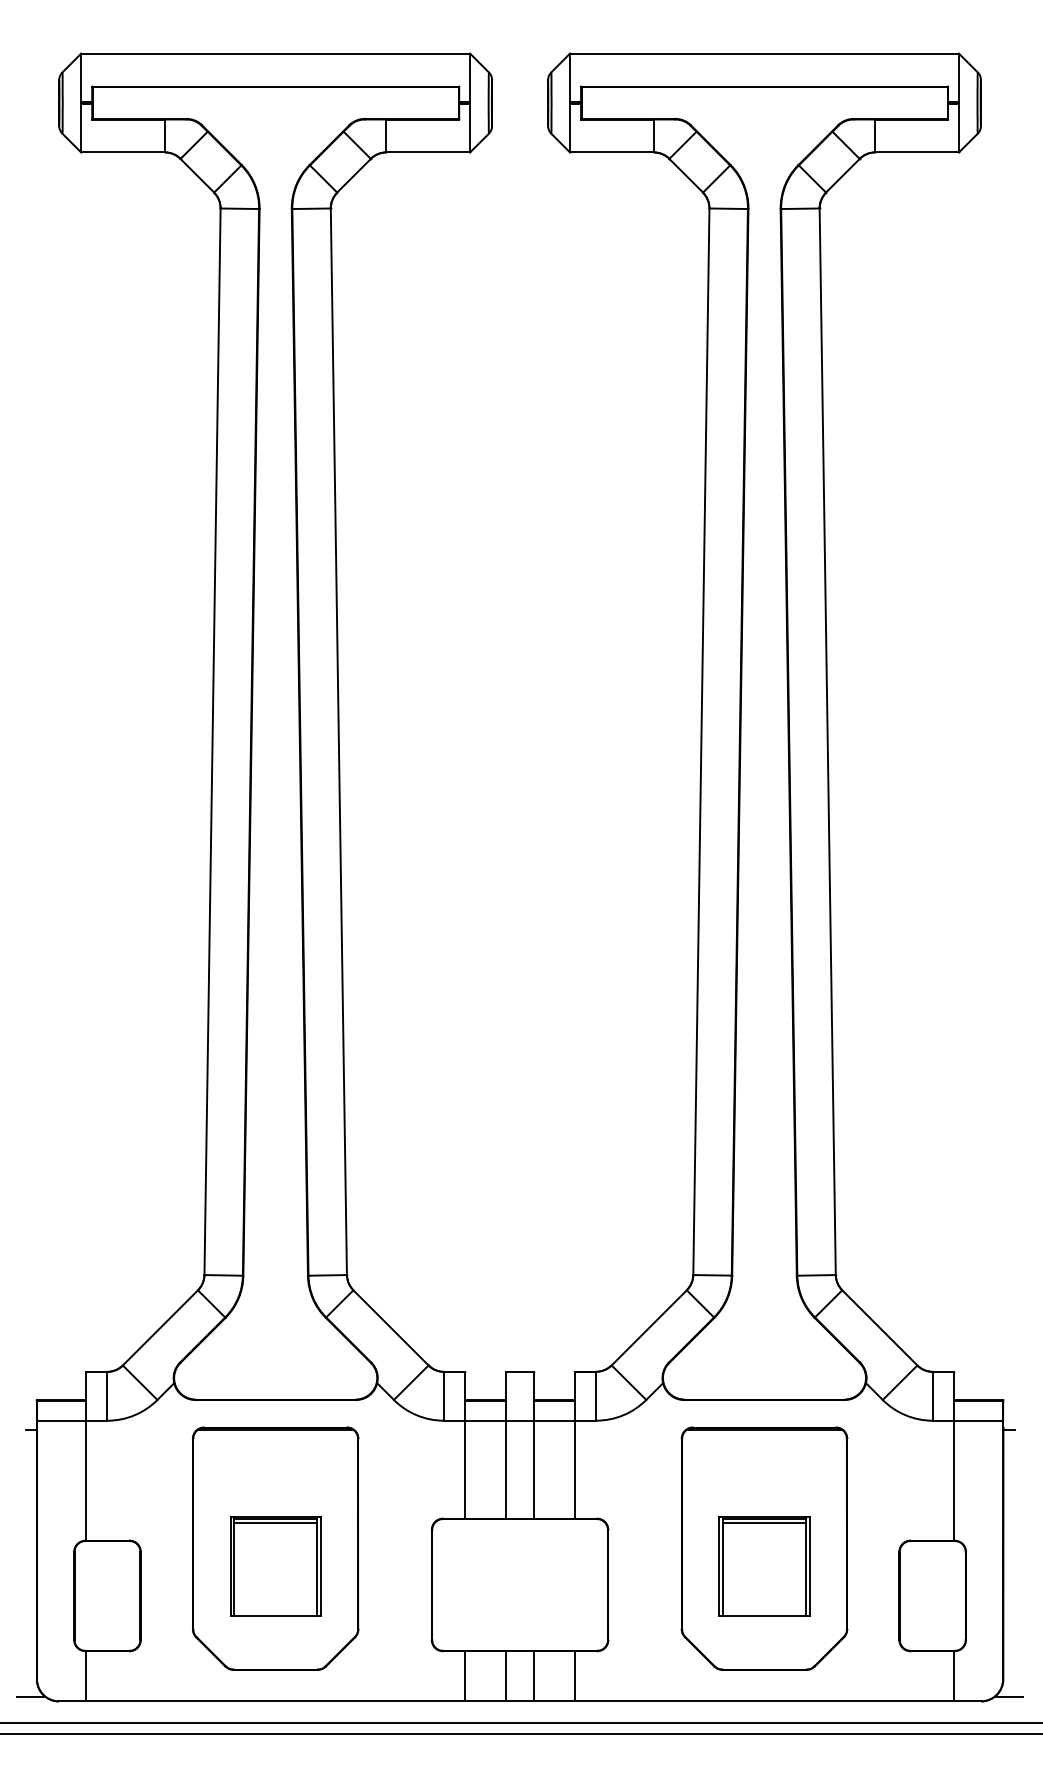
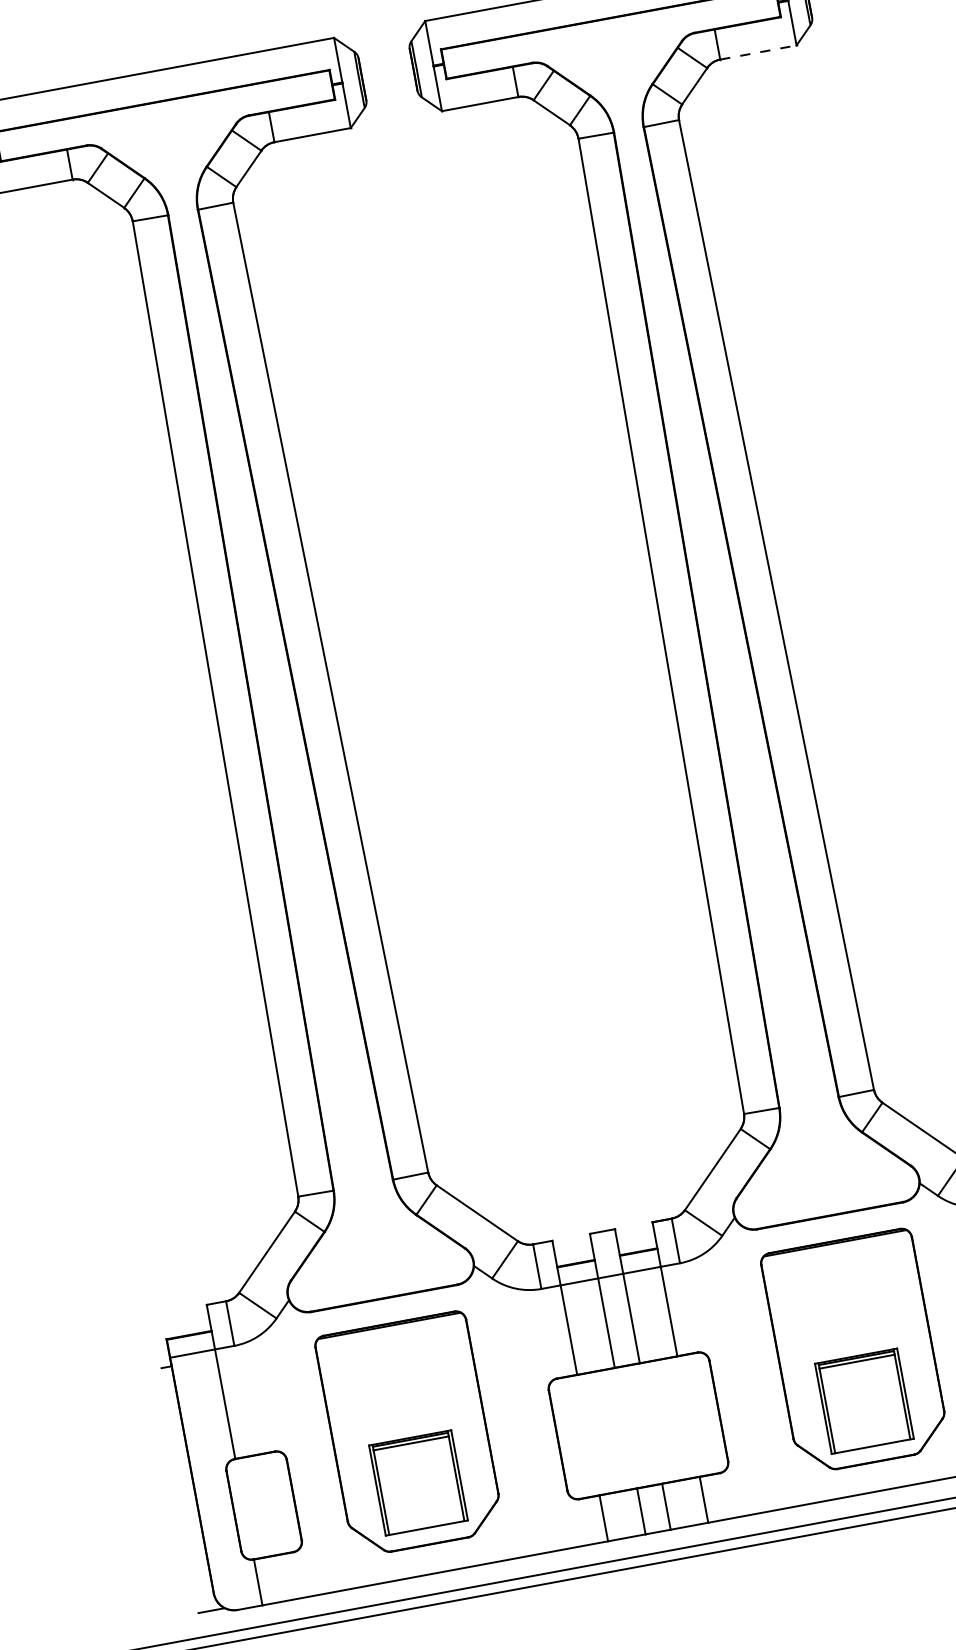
line: (917, 152) -> (758, 52), solid -> dashed
part: (275, 1566) -> (418, 1483), moved
part: (764, 1566) -> (864, 1401), moved

